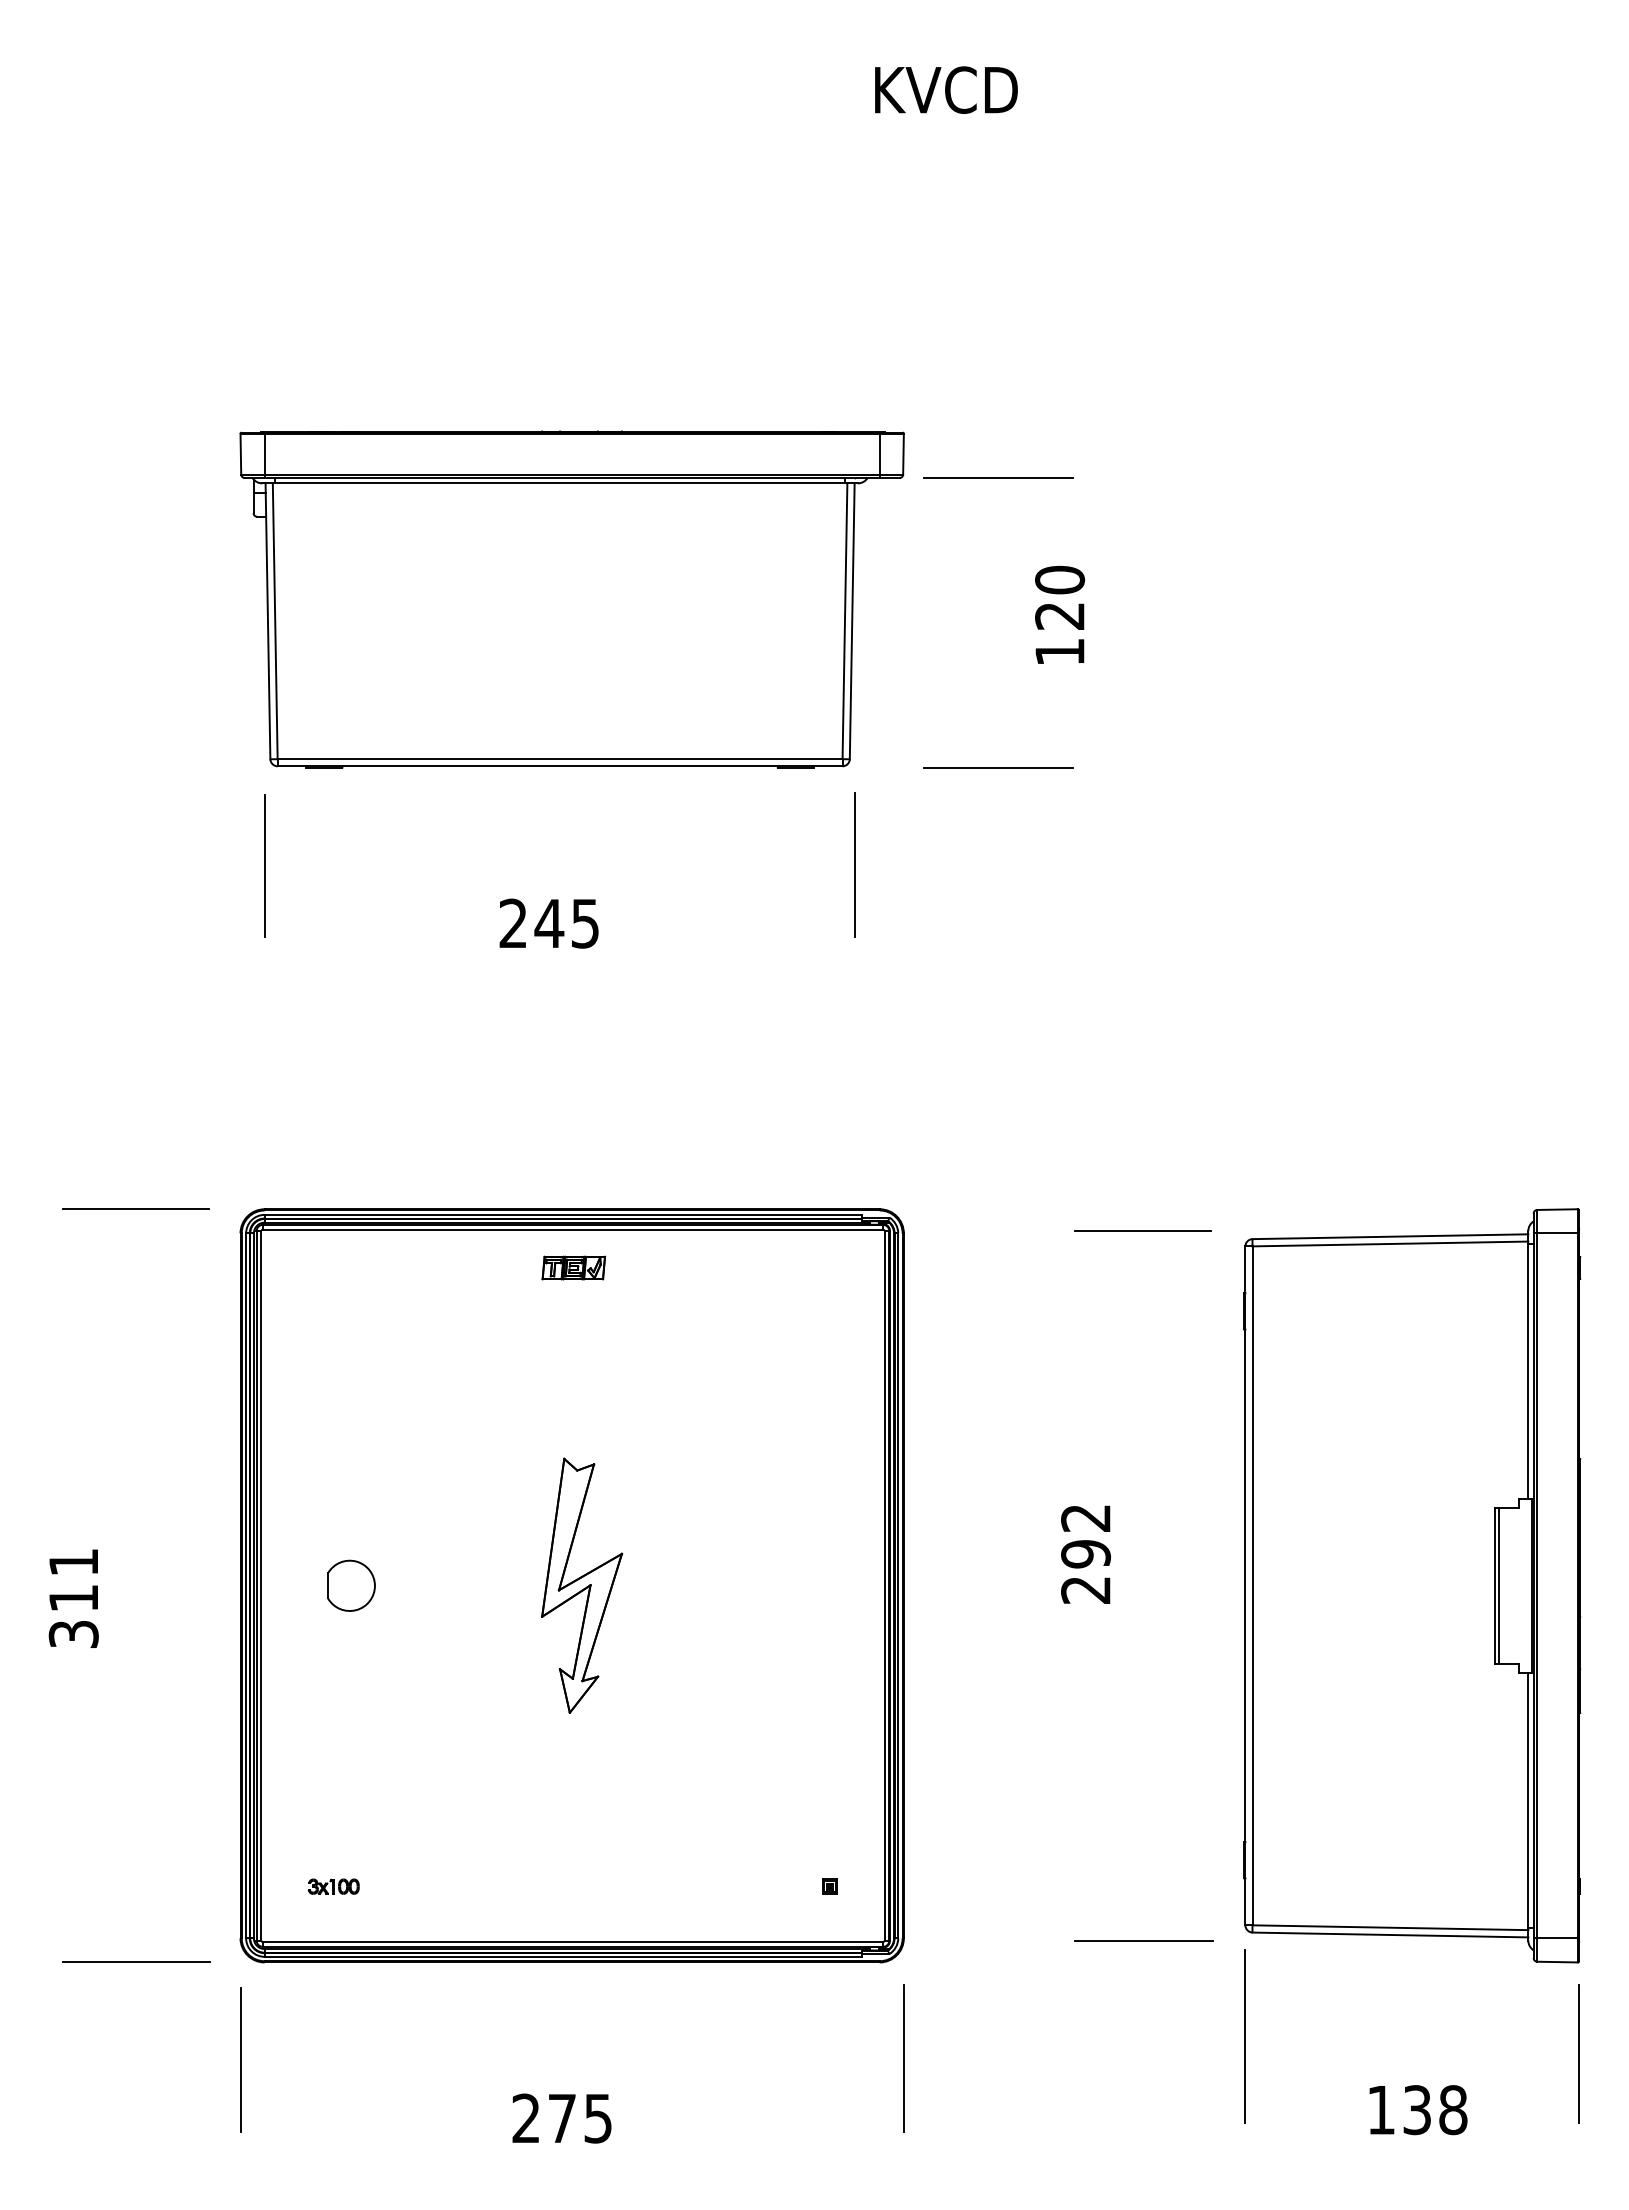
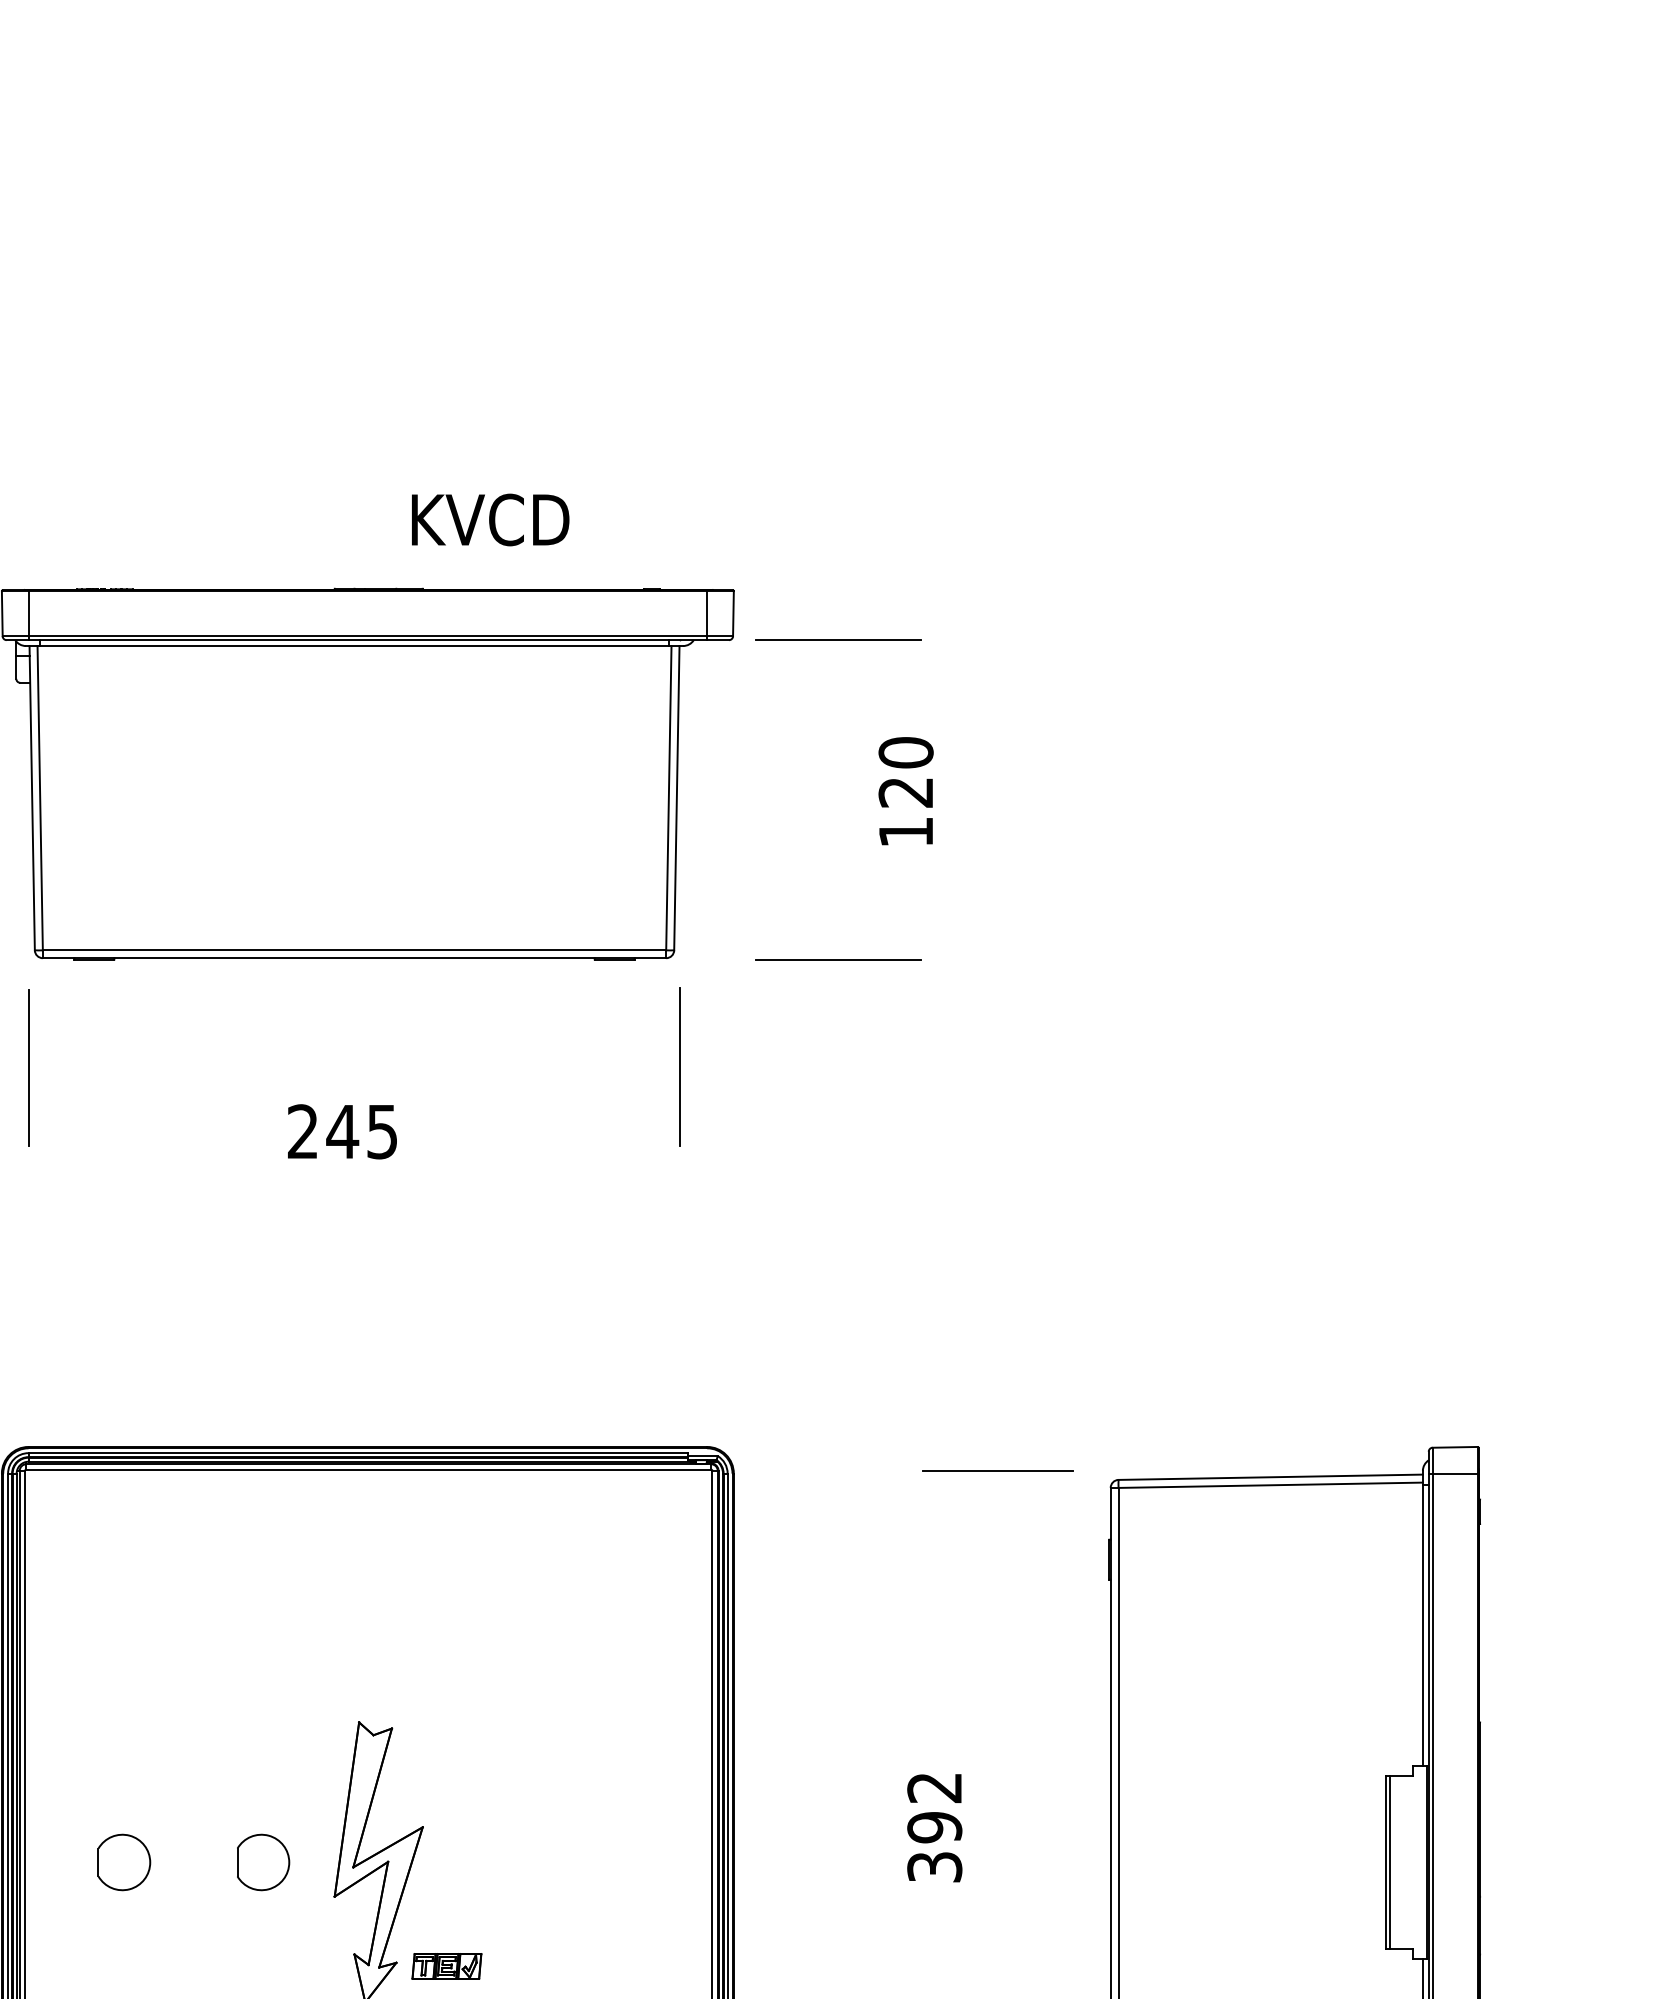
text: (946, 89) -> (490, 519), moved
part: (573, 1267) -> (446, 1965), moved
part: (477, 1585) -> (263, 1862), added
text: (1086, 1589) -> (935, 1866), 292 -> 392

